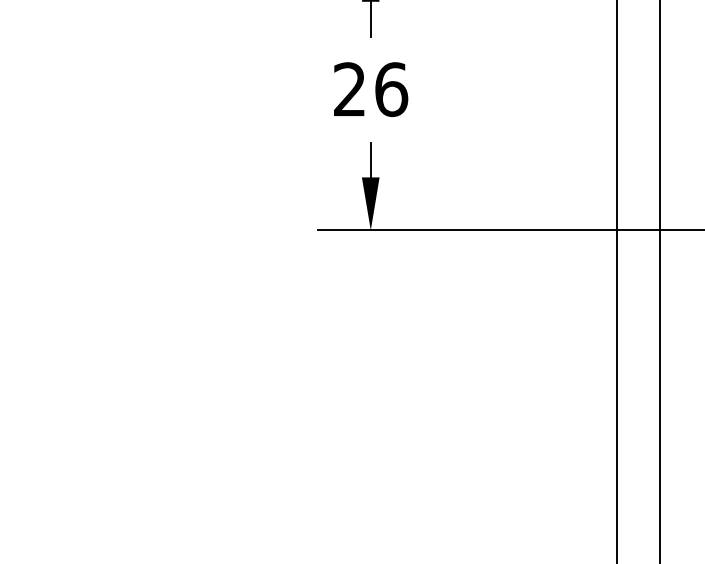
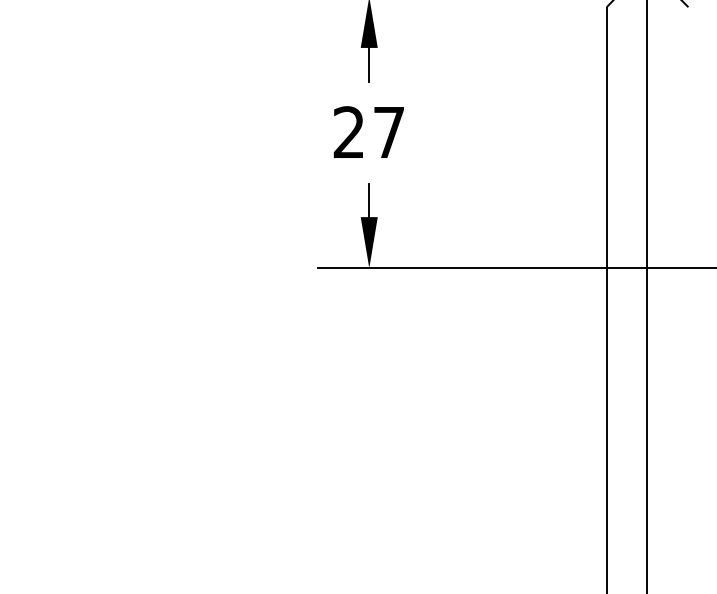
text: (391, 89) -> (389, 132), 26 -> 27

